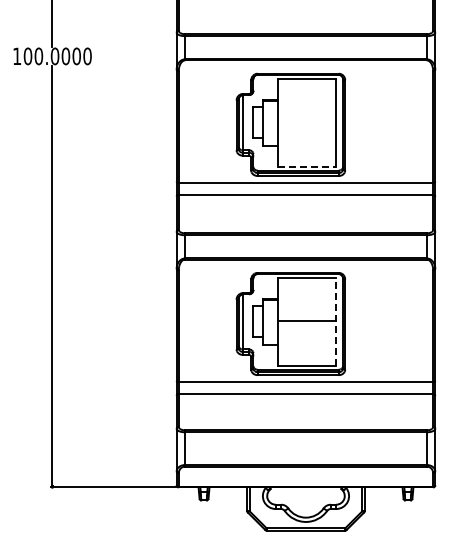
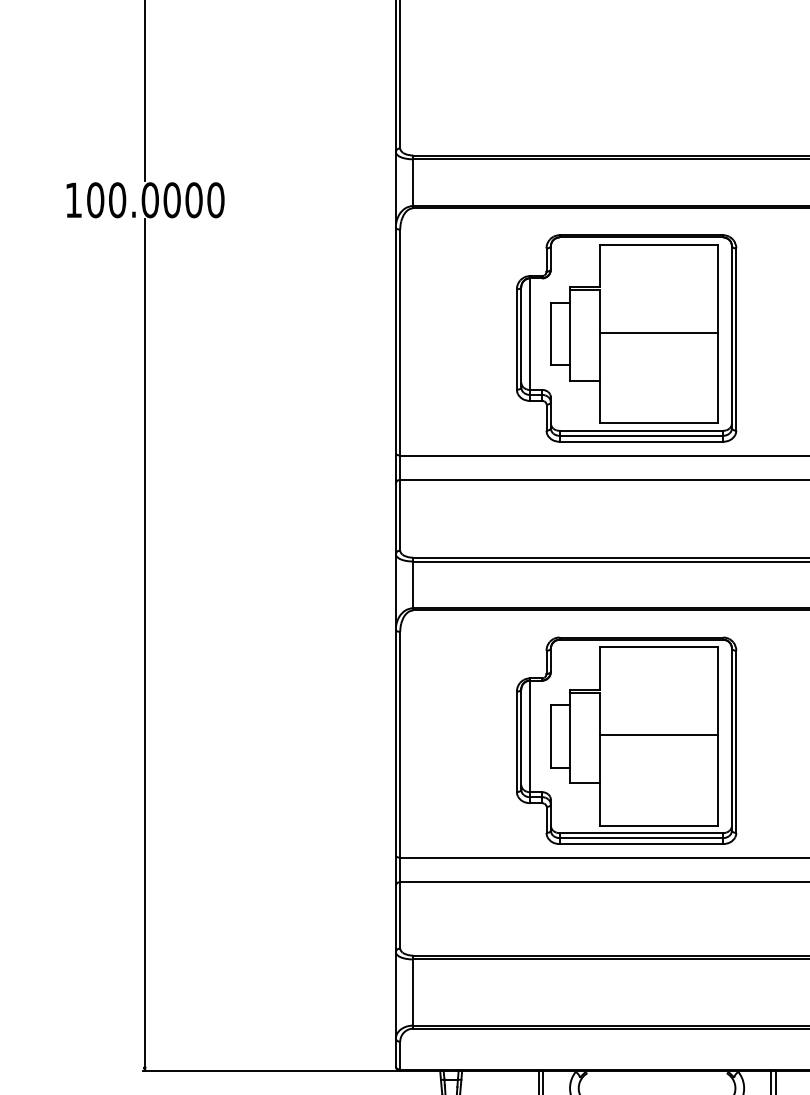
line: (306, 121) -> (658, 331), added
line: (307, 166) -> (660, 422), dashed -> solid
line: (336, 321) -> (718, 735), dashed -> solid

